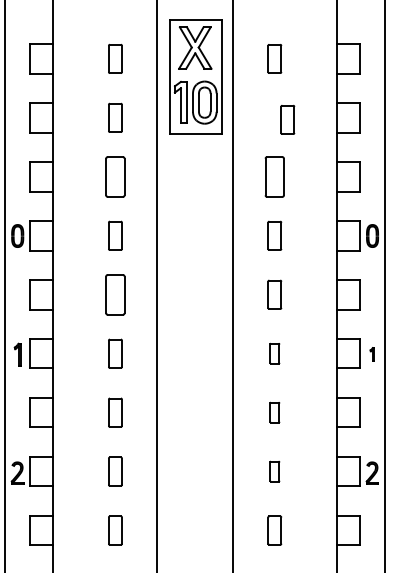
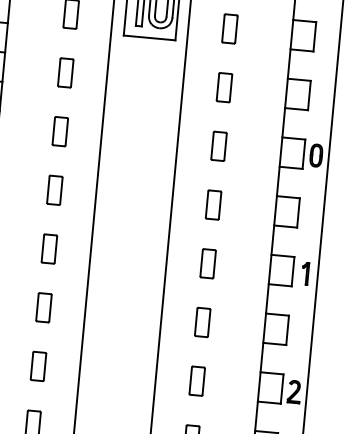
part: (287, 119) -> (229, 28), moved
part: (115, 176) -> (65, 72), size x0.71
part: (274, 176) -> (224, 87), size x0.71
part: (115, 294) -> (54, 190), size x0.71
part: (274, 353) -> (207, 263), size x1.43
part: (371, 354) -> (304, 273), size x1.67
part: (274, 412) -> (202, 322), size x1.43
part: (274, 471) -> (196, 381), size x1.43

